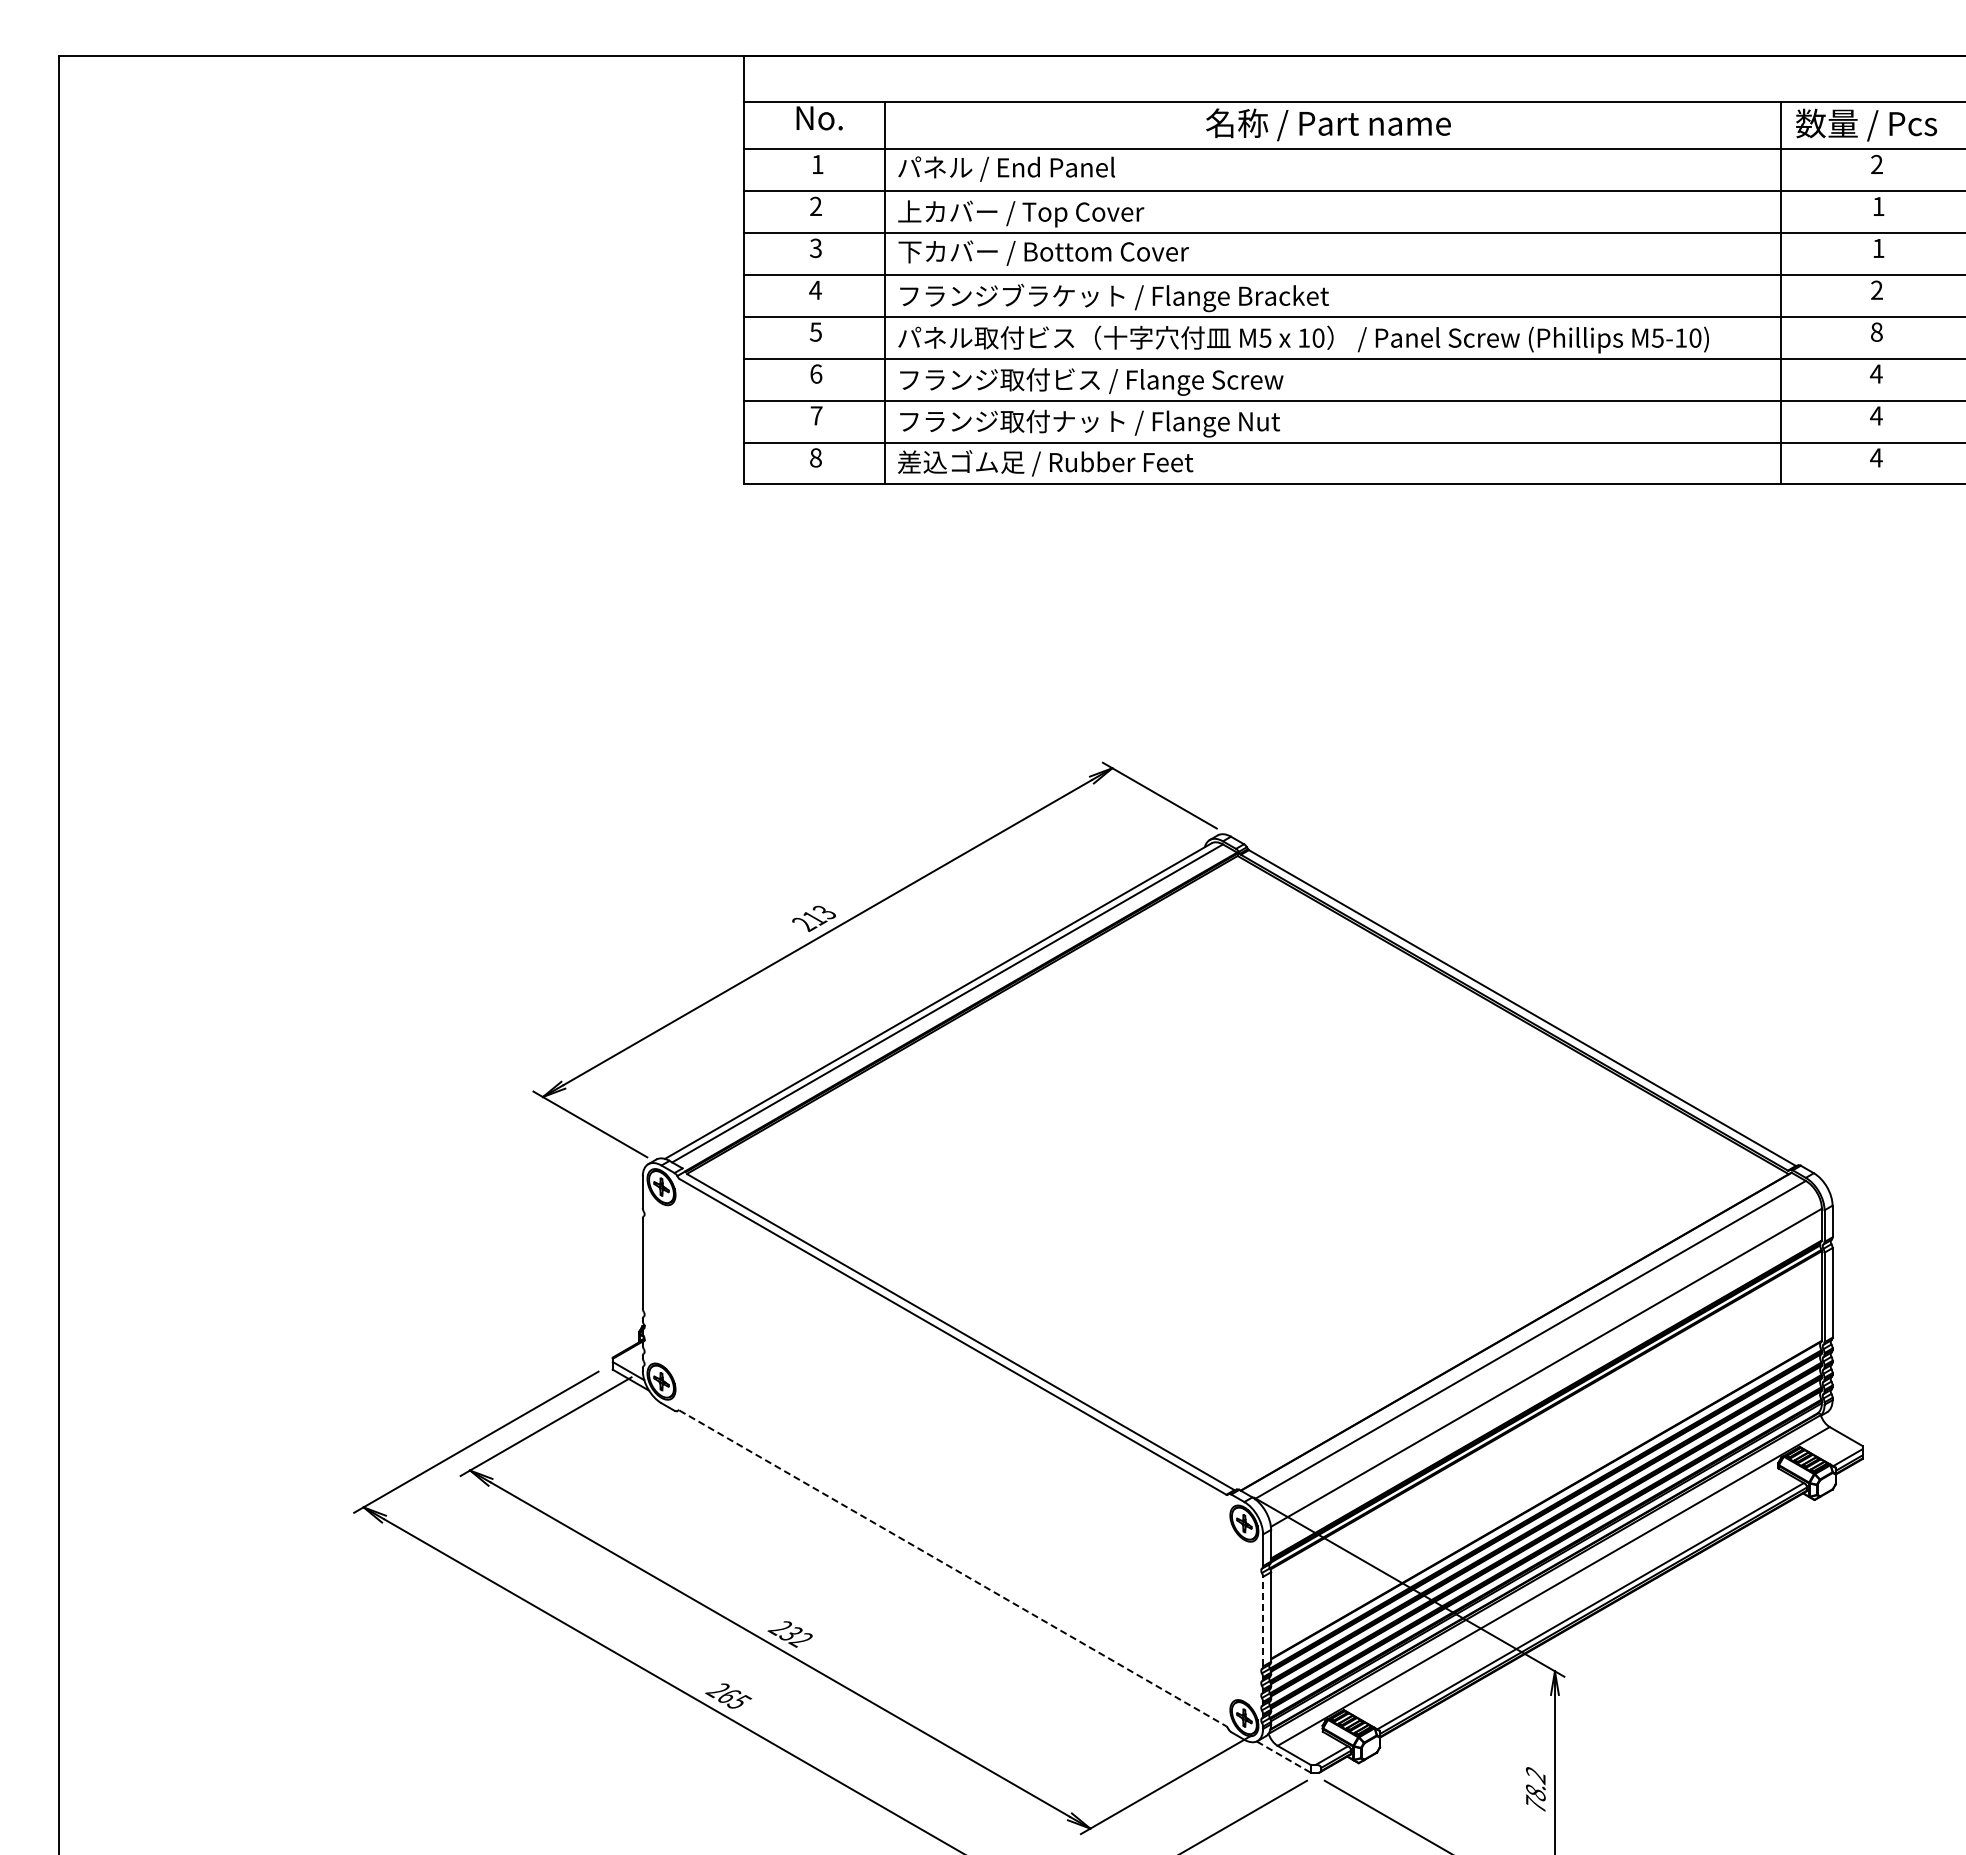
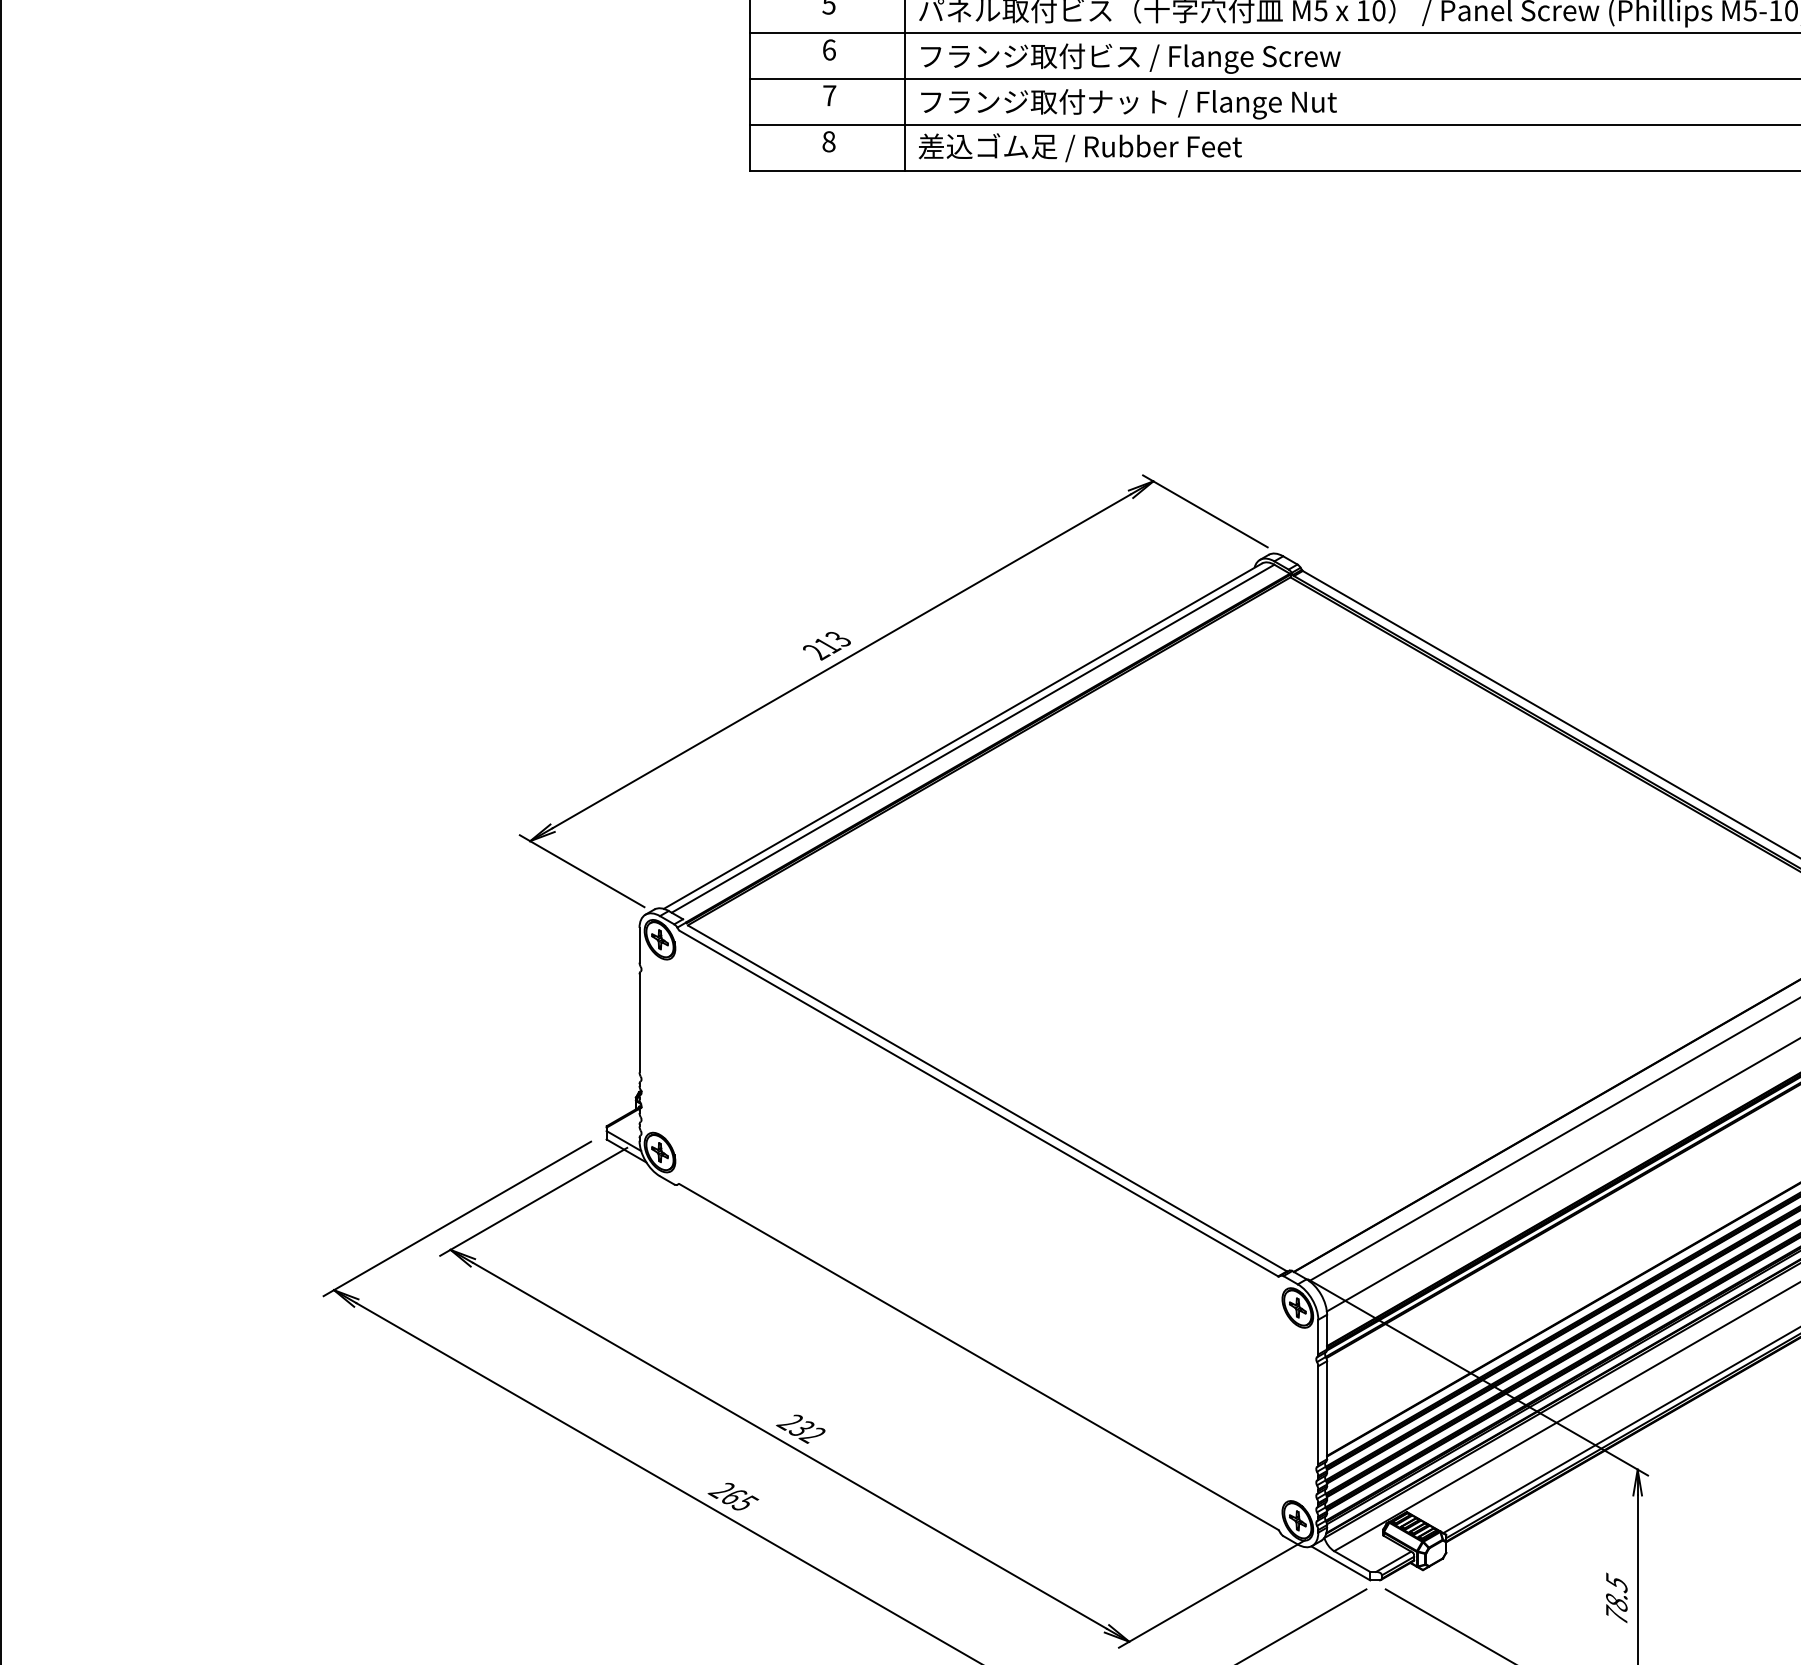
line: (952, 1568) -> (978, 1357), dashed -> solid
line: (1263, 1621) -> (1318, 1415), dashed -> solid
line: (1283, 1756) -> (1340, 1562), dashed -> solid
text: (1535, 1775) -> (1616, 1583), 78.2 -> 78.5

